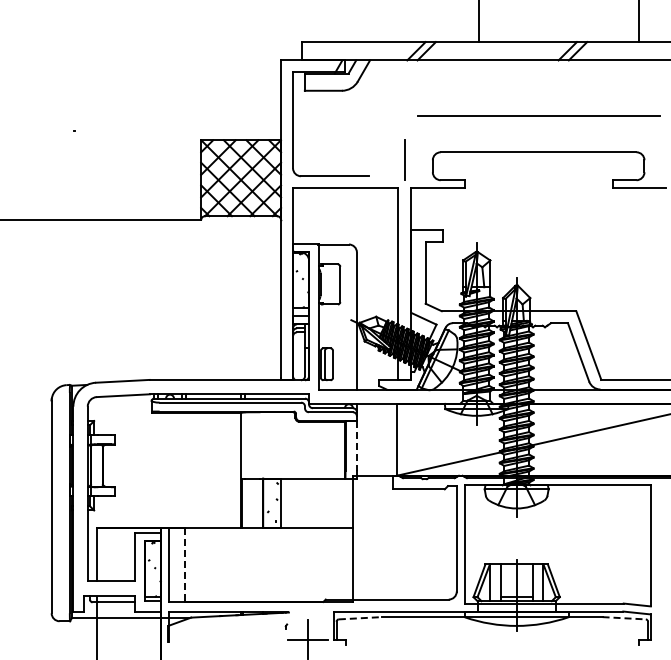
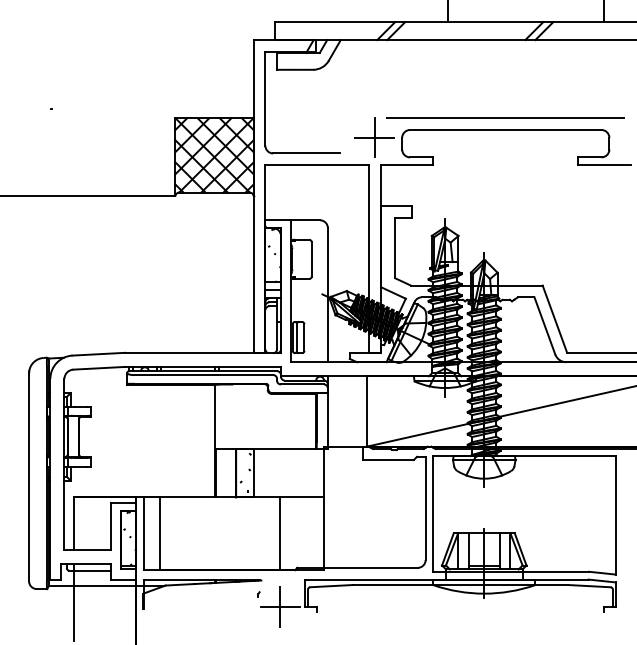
line: (538, 115) -> (505, 117), moved
line: (404, 160) -> (374, 138), added
line: (356, 445) -> (327, 417), dashed -> solid
line: (308, 564) -> (280, 533), added
line: (185, 565) -> (160, 534), dashed -> solid
line: (360, 618) -> (331, 586), dashed -> solid
line: (624, 618) -> (589, 586), dashed -> solid

